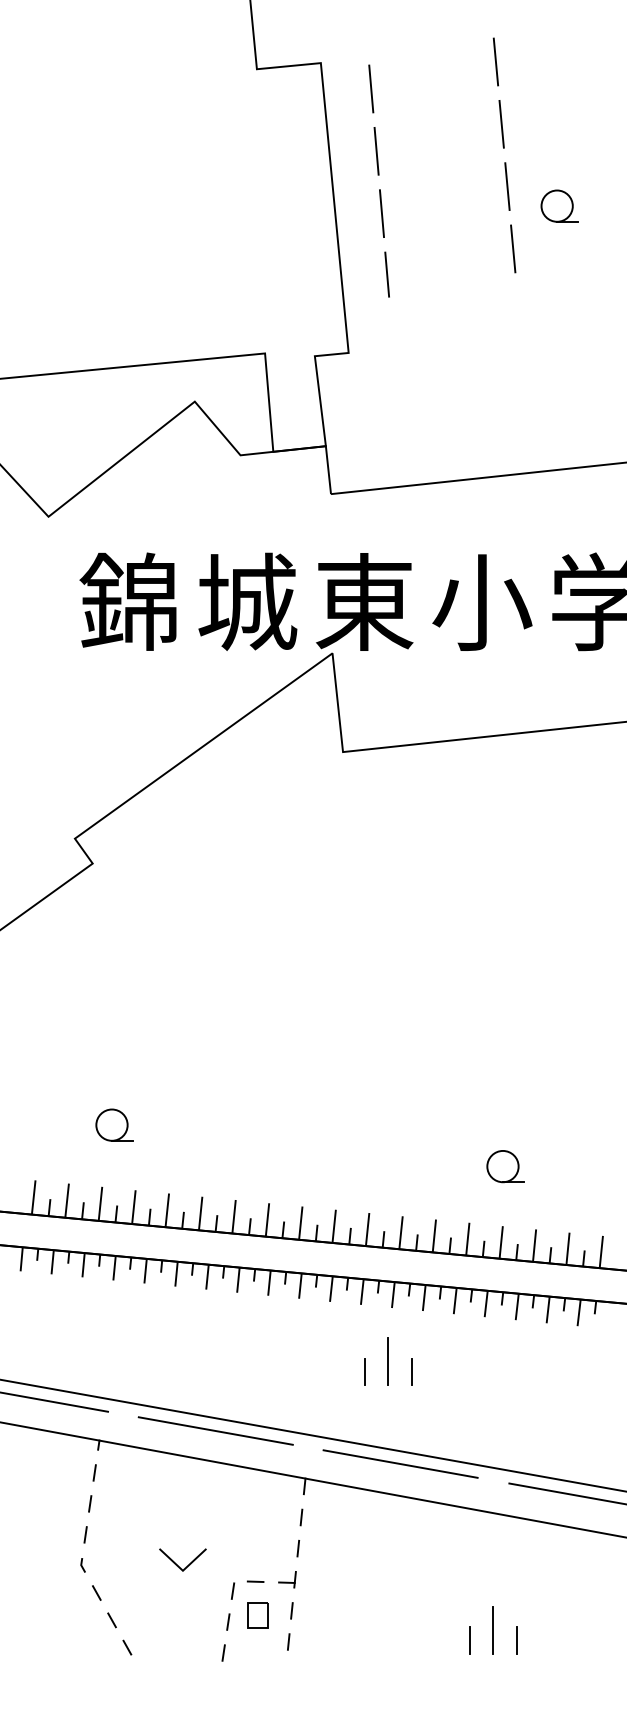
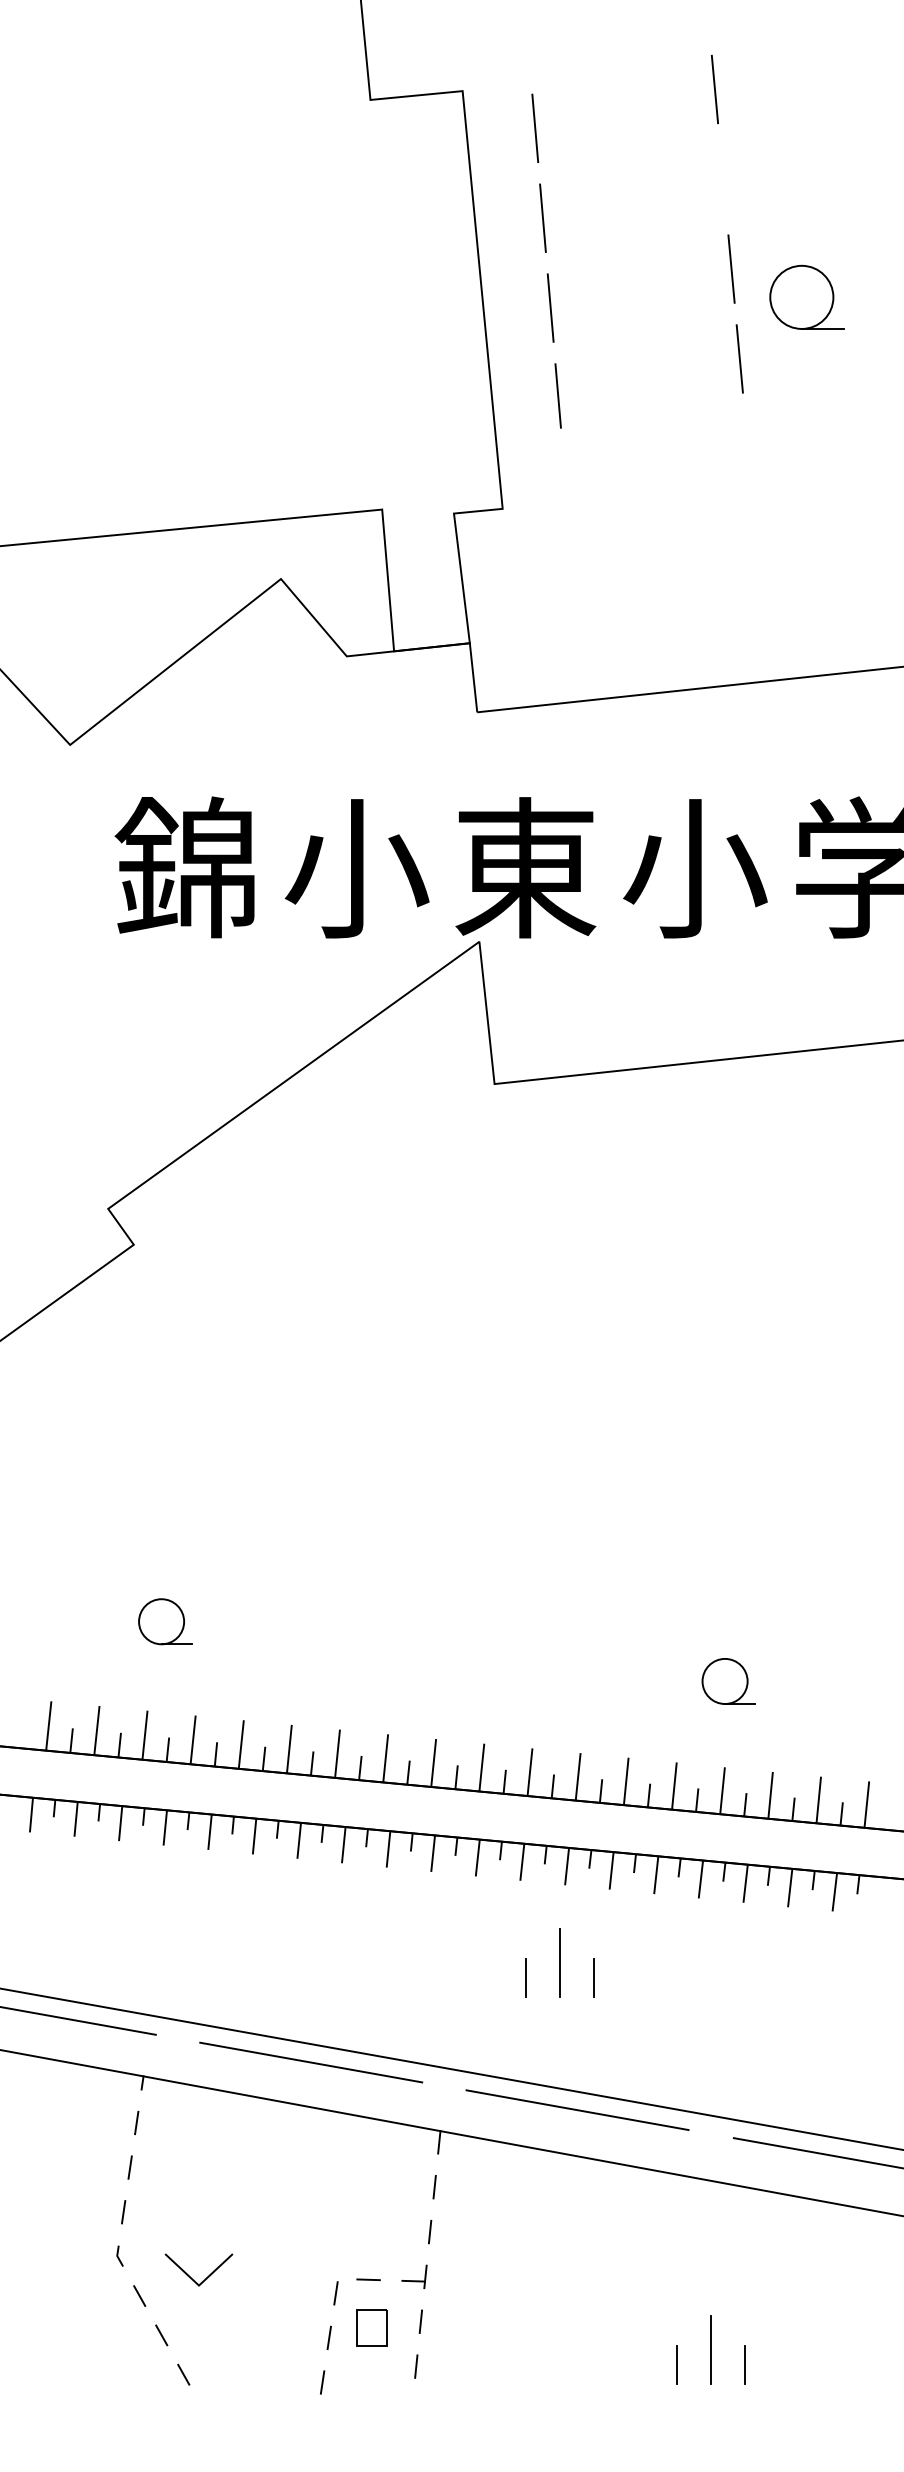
line: (501, 123) -> (722, 178), removed
part: (559, 205) -> (806, 296), size x1.4
text: (247, 601) -> (356, 867), 城 -> 小
line: (177, 1564) -> (191, 2276), moved

